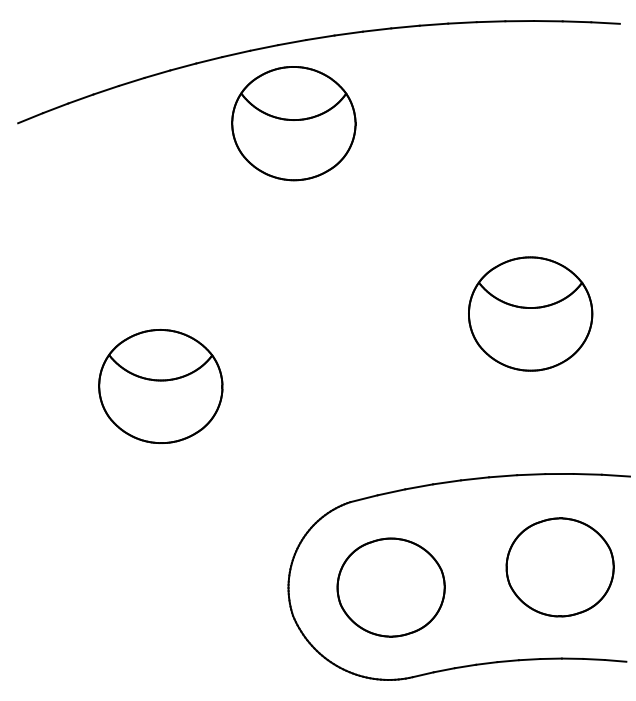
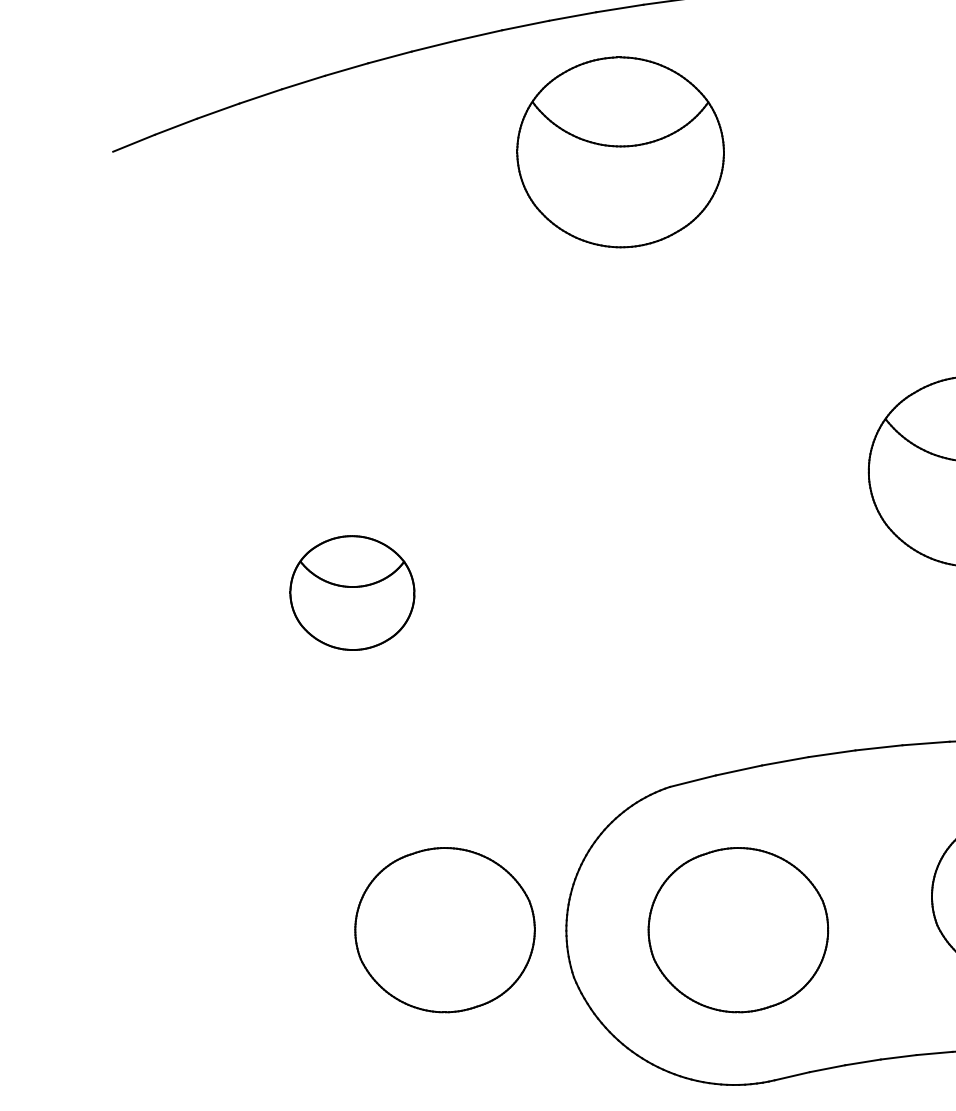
part: (293, 123) -> (619, 152), moved
part: (160, 386) -> (351, 593), size x0.6
part: (215, 587) -> (443, 929), added

